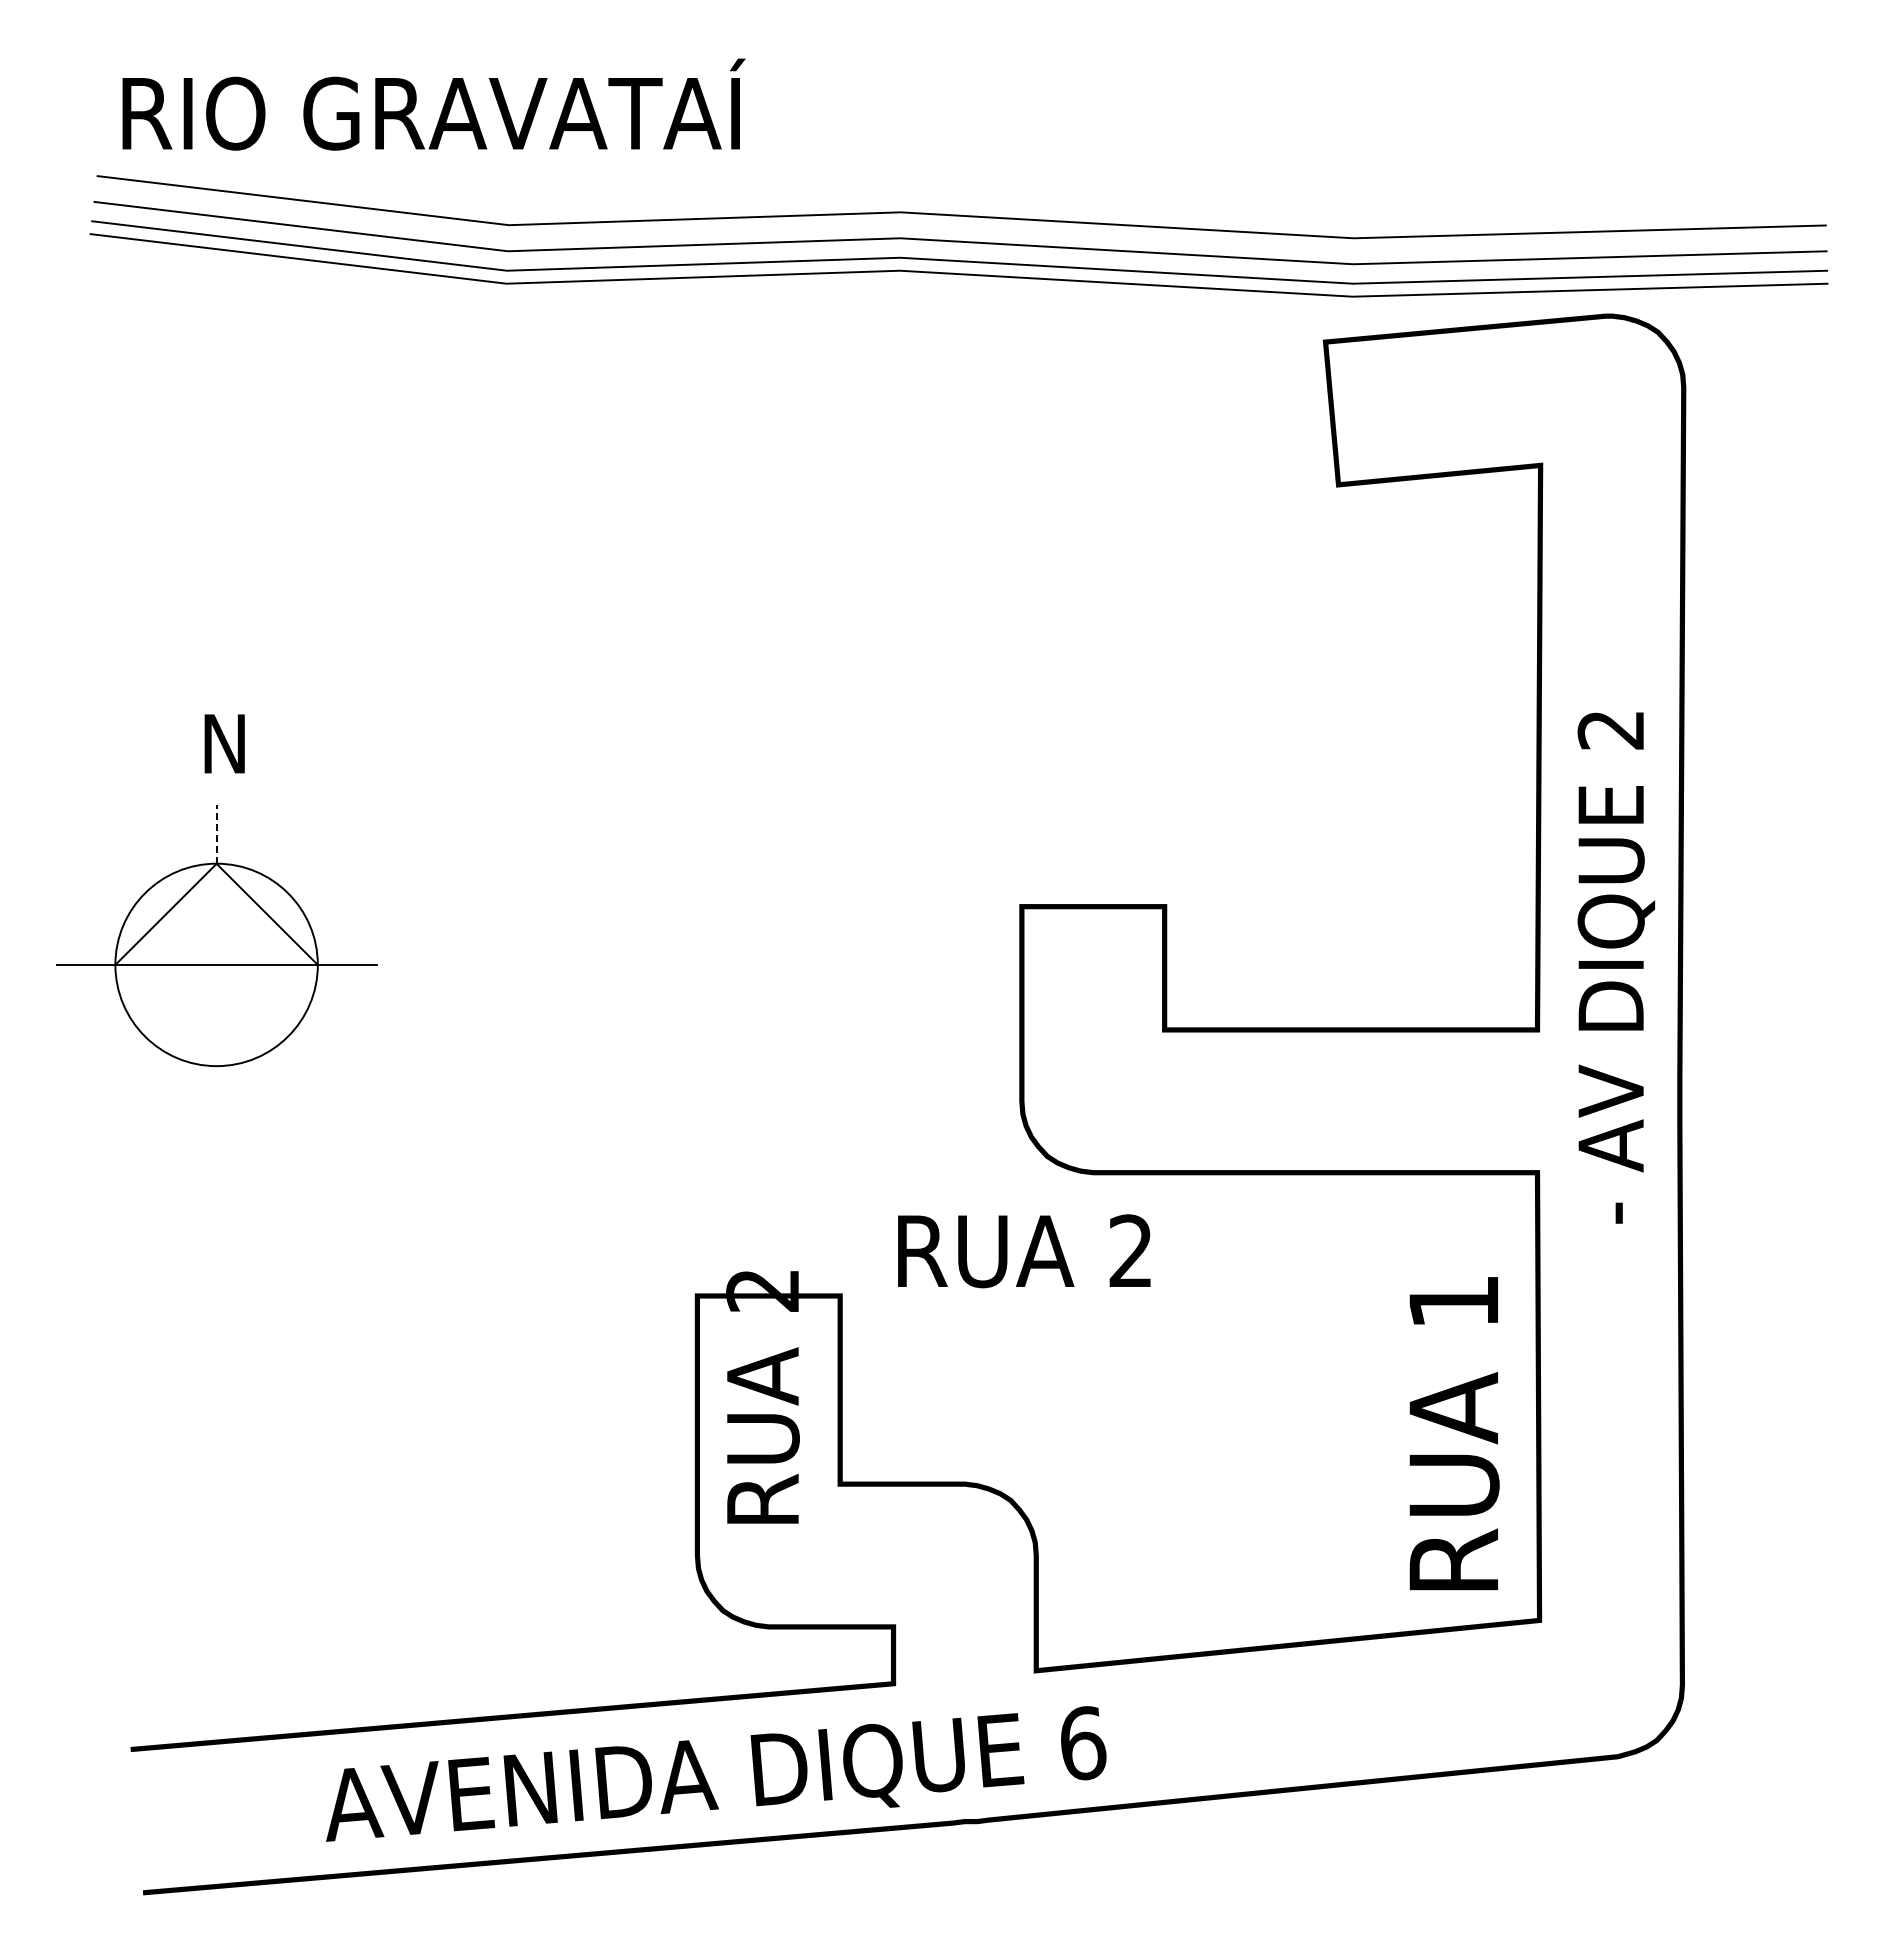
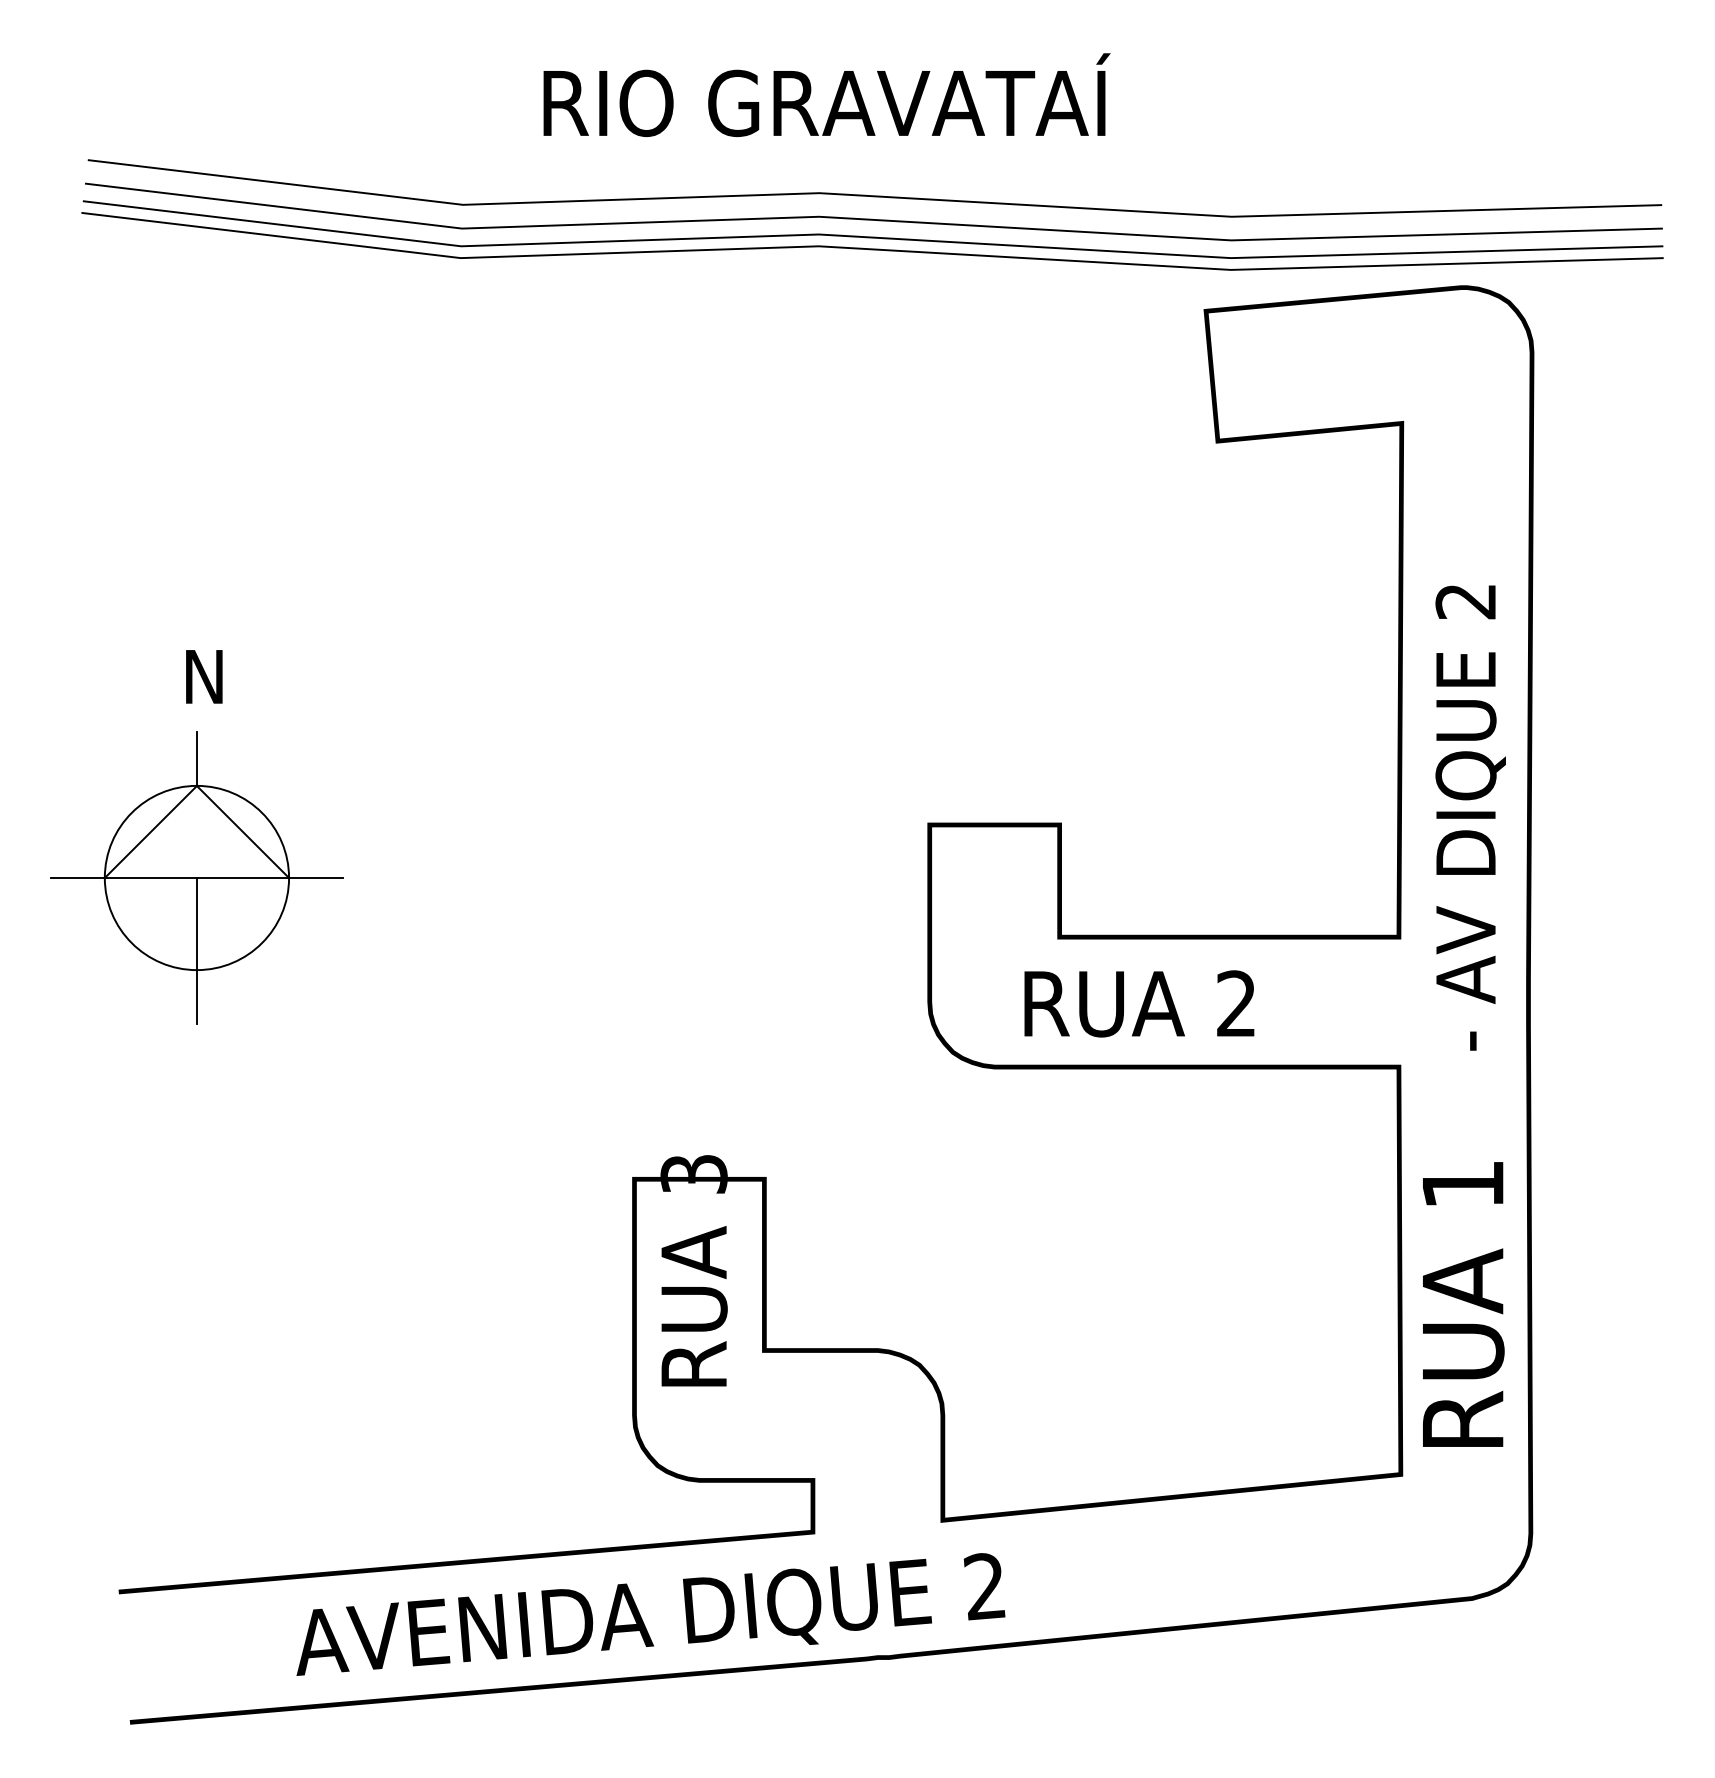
text: (433, 104) -> (826, 95), moved
line: (216, 833) -> (196, 758), dashed -> solid
text: (1616, 967) -> (1470, 817), moved
line: (216, 1044) -> (196, 950), added
text: (1024, 1251) -> (1139, 1004), moved
text: (762, 1290) -> (693, 1174), 2 -> 3
text: (1454, 1433) -> (1463, 1304), moved
text: (1082, 1743) -> (984, 1586), 6 -> 2

